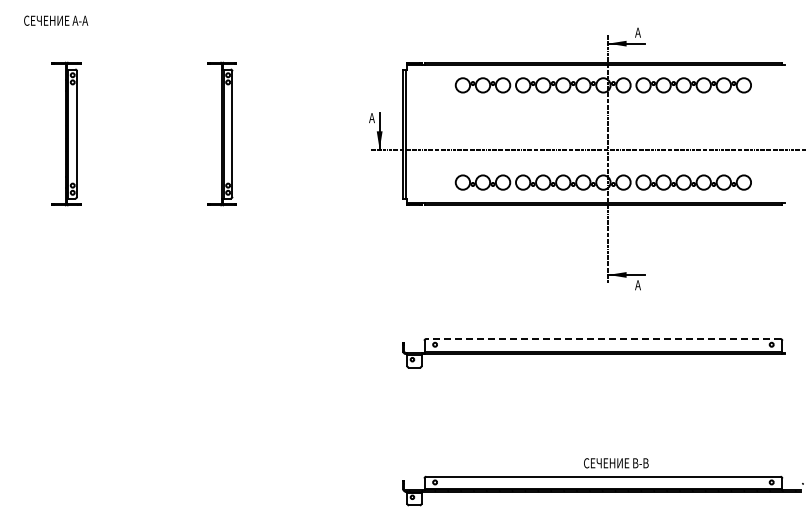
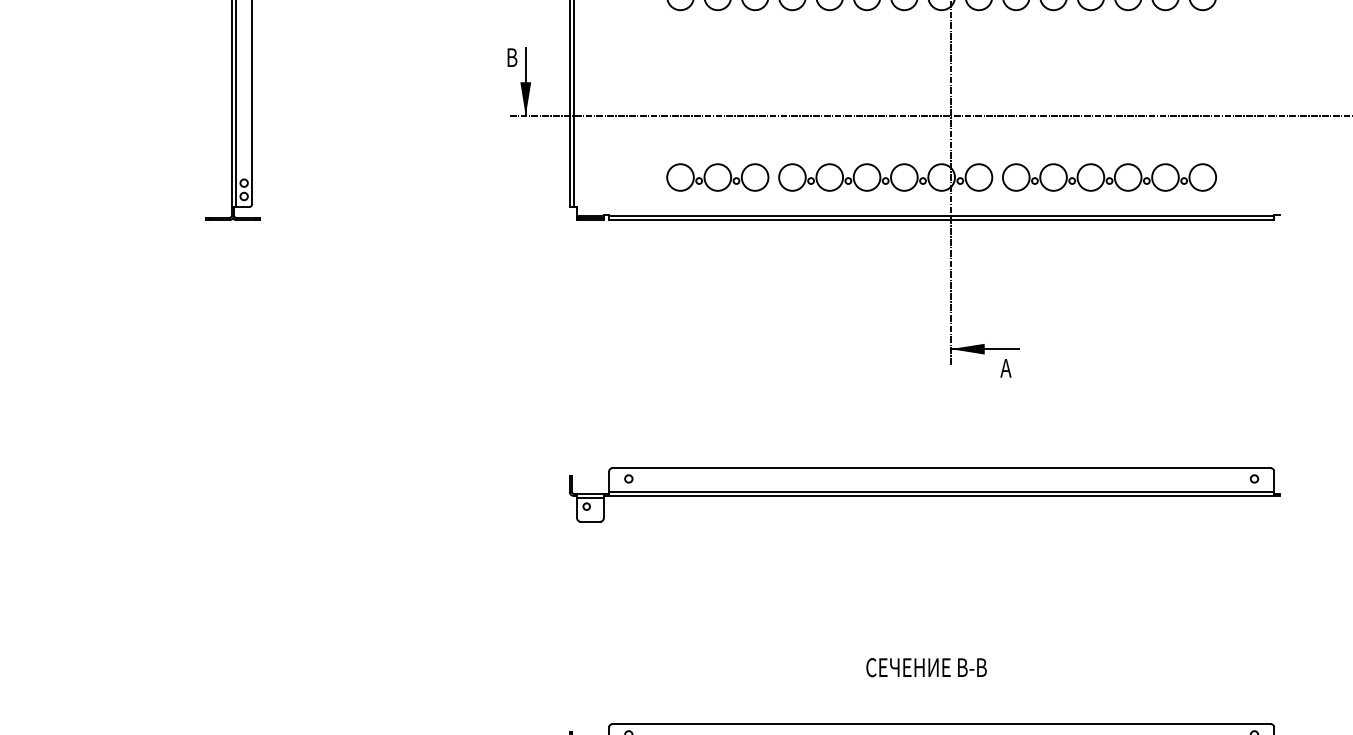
text: (372, 118) -> (512, 58), A -> B
line: (602, 339) -> (939, 469), dashed -> solid
text: (616, 463) -> (926, 668), moved

